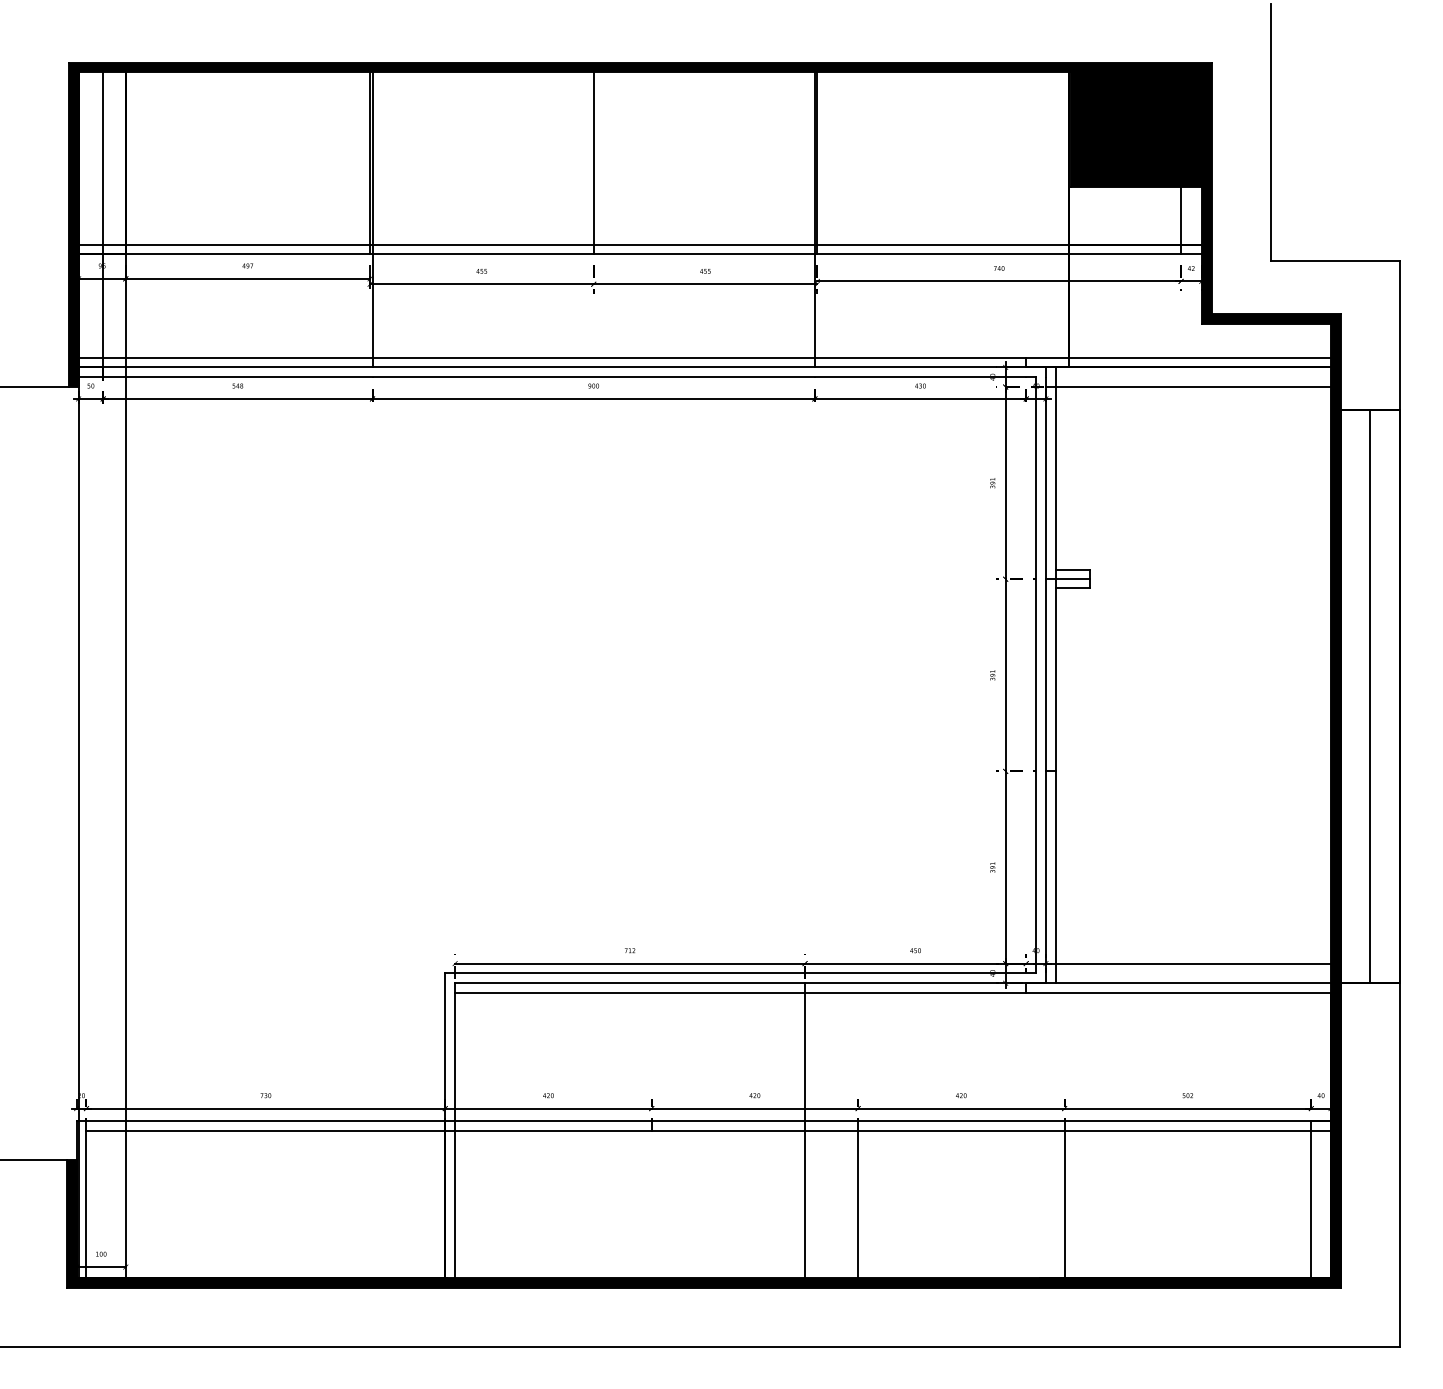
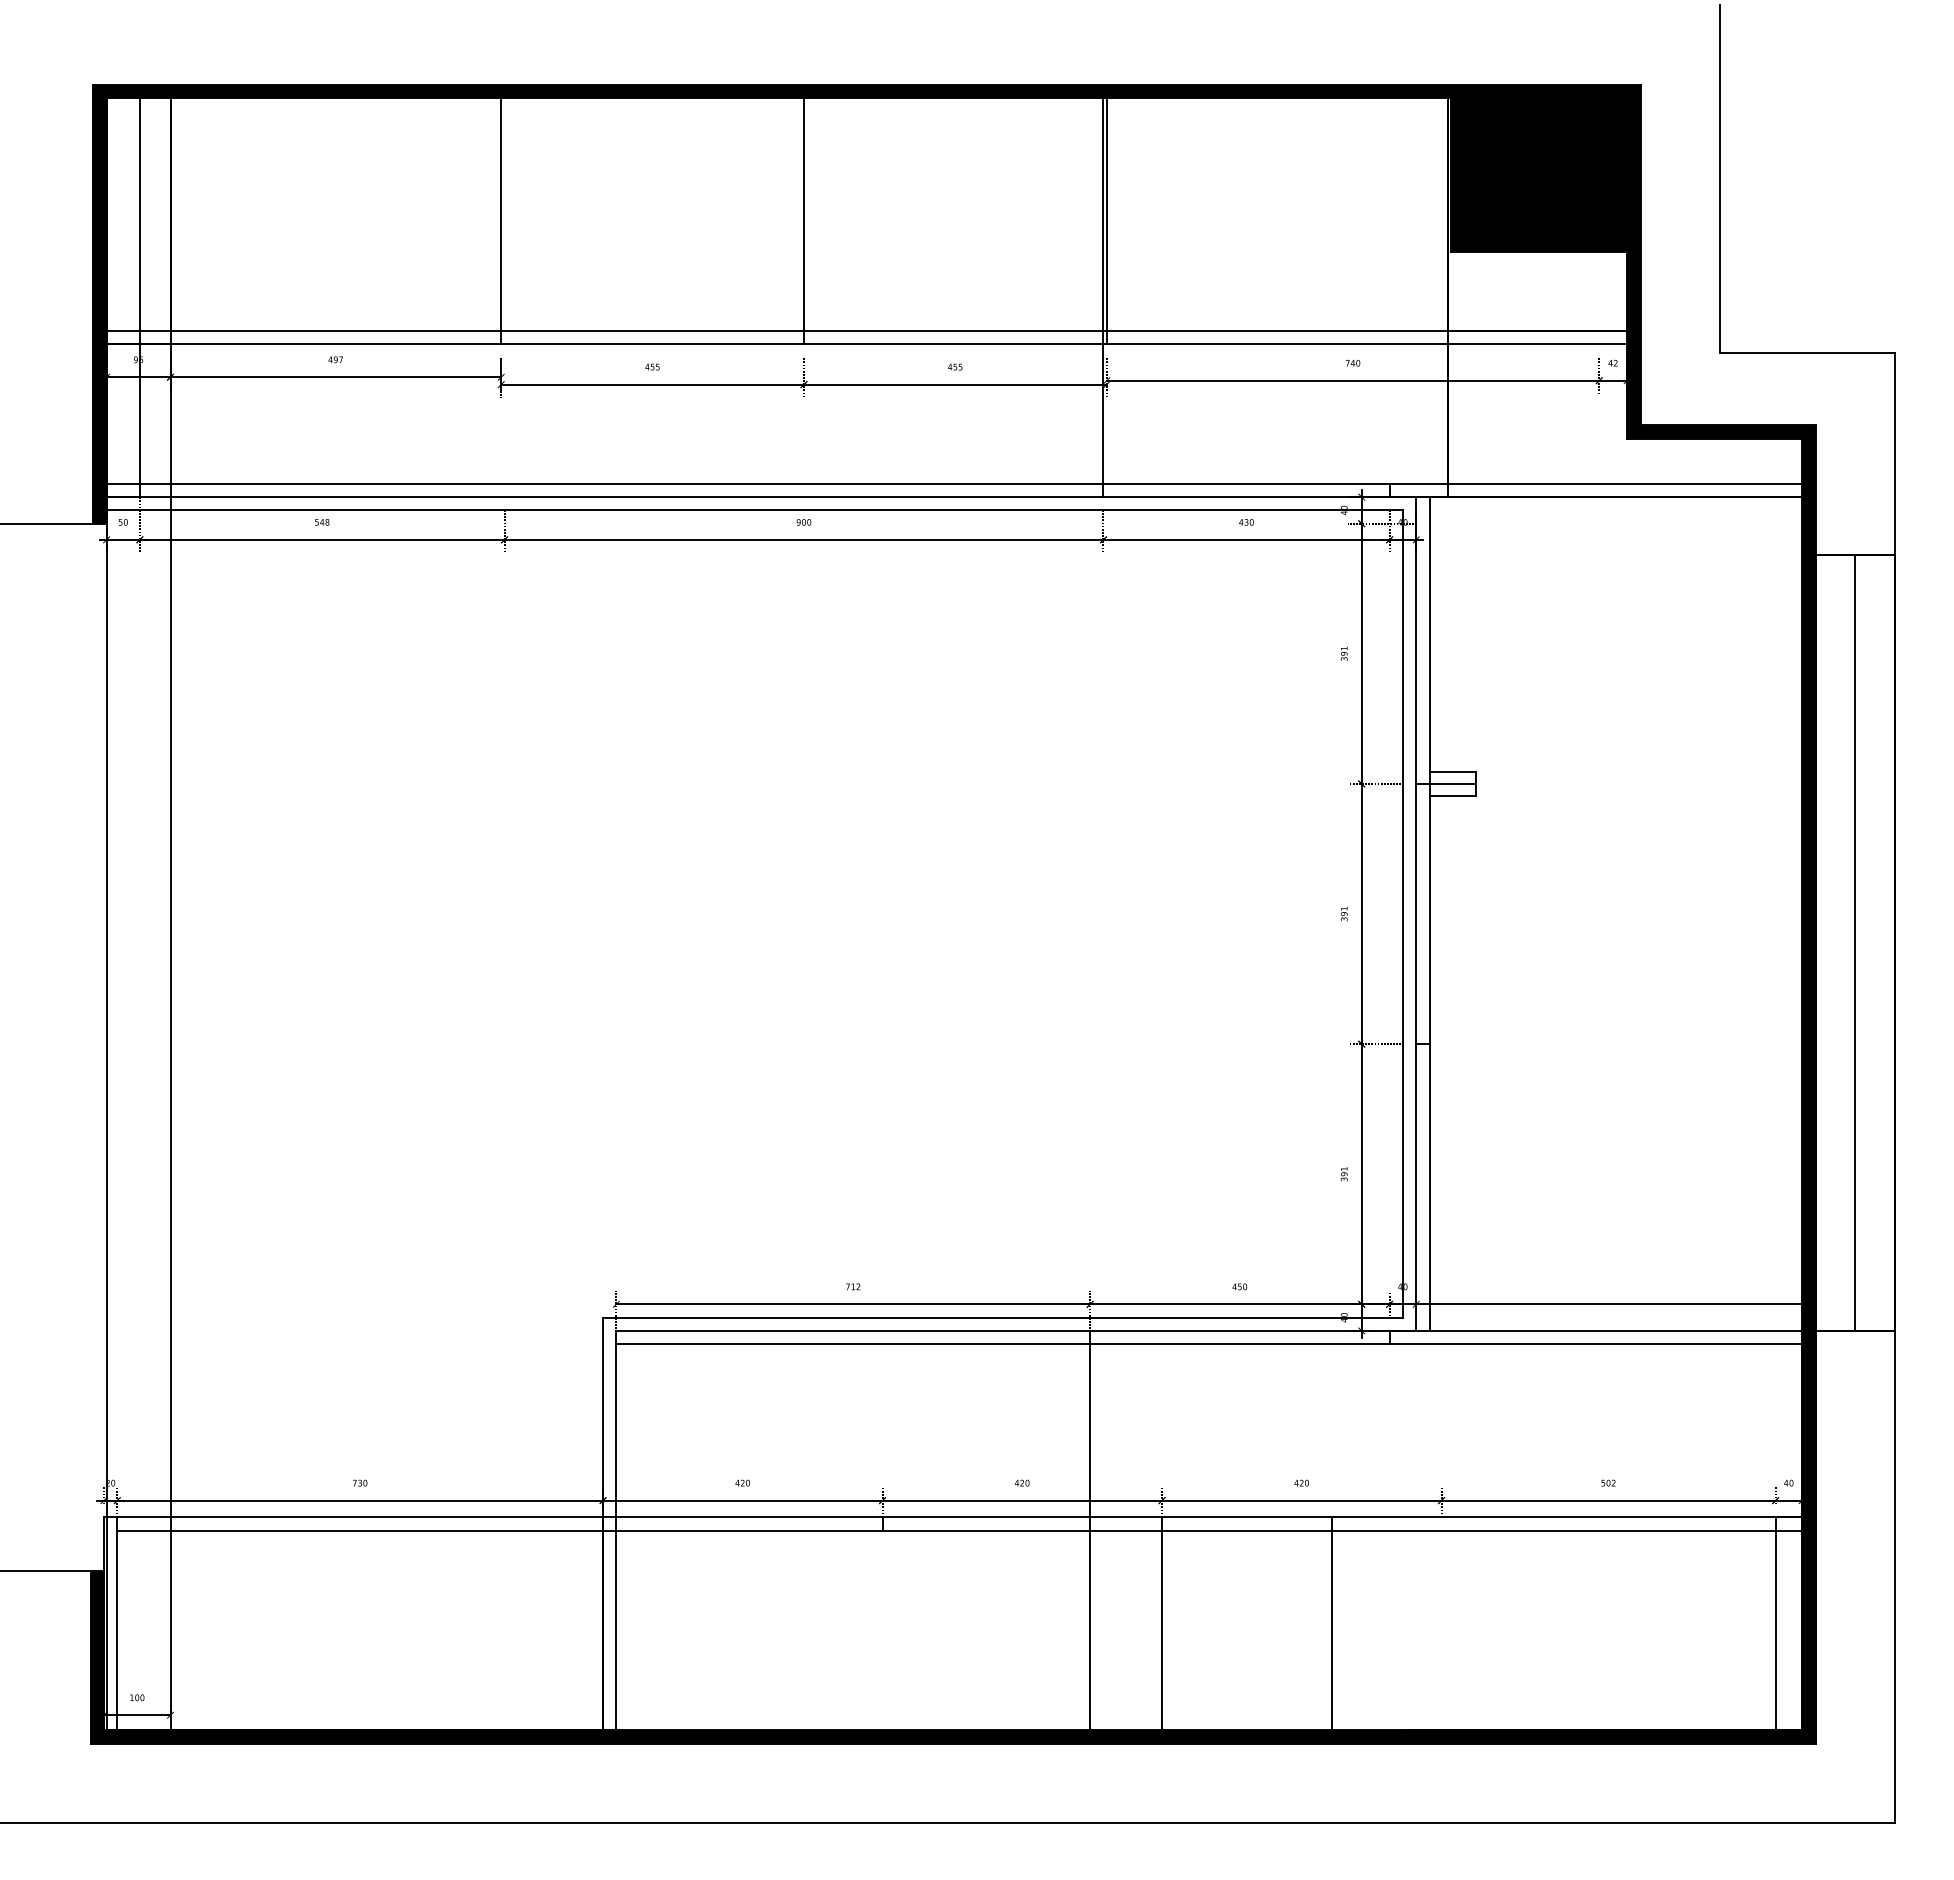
line: (372, 219) -> (504, 297), removed
line: (1181, 220) -> (1599, 298), removed
line: (1188, 386) -> (1609, 523), removed
line: (1064, 1199) -> (1331, 1623), moved

